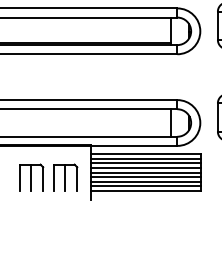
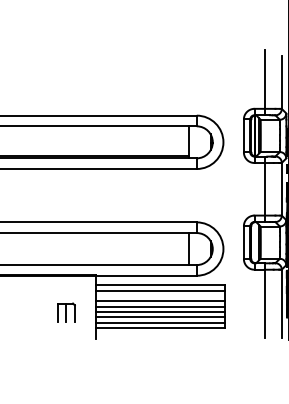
line: (146, 163) -> (160, 296), removed
part: (31, 177) -> (26, 312), removed
part: (65, 177) -> (66, 312), size x0.6

